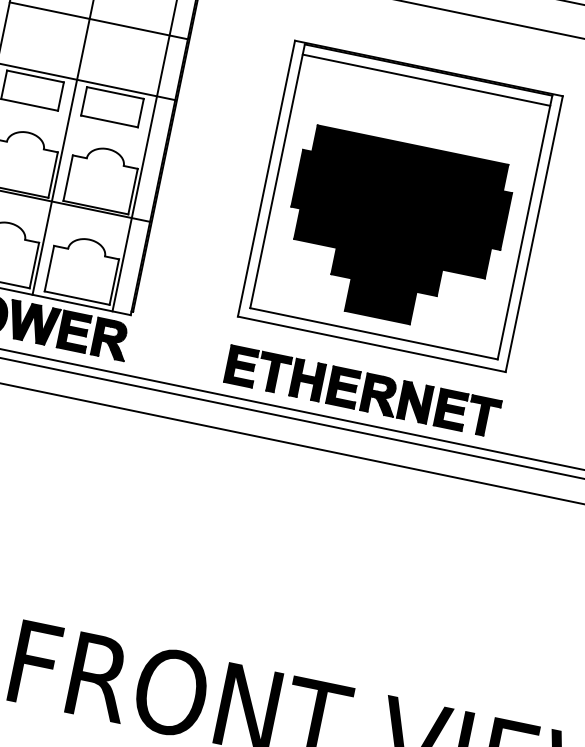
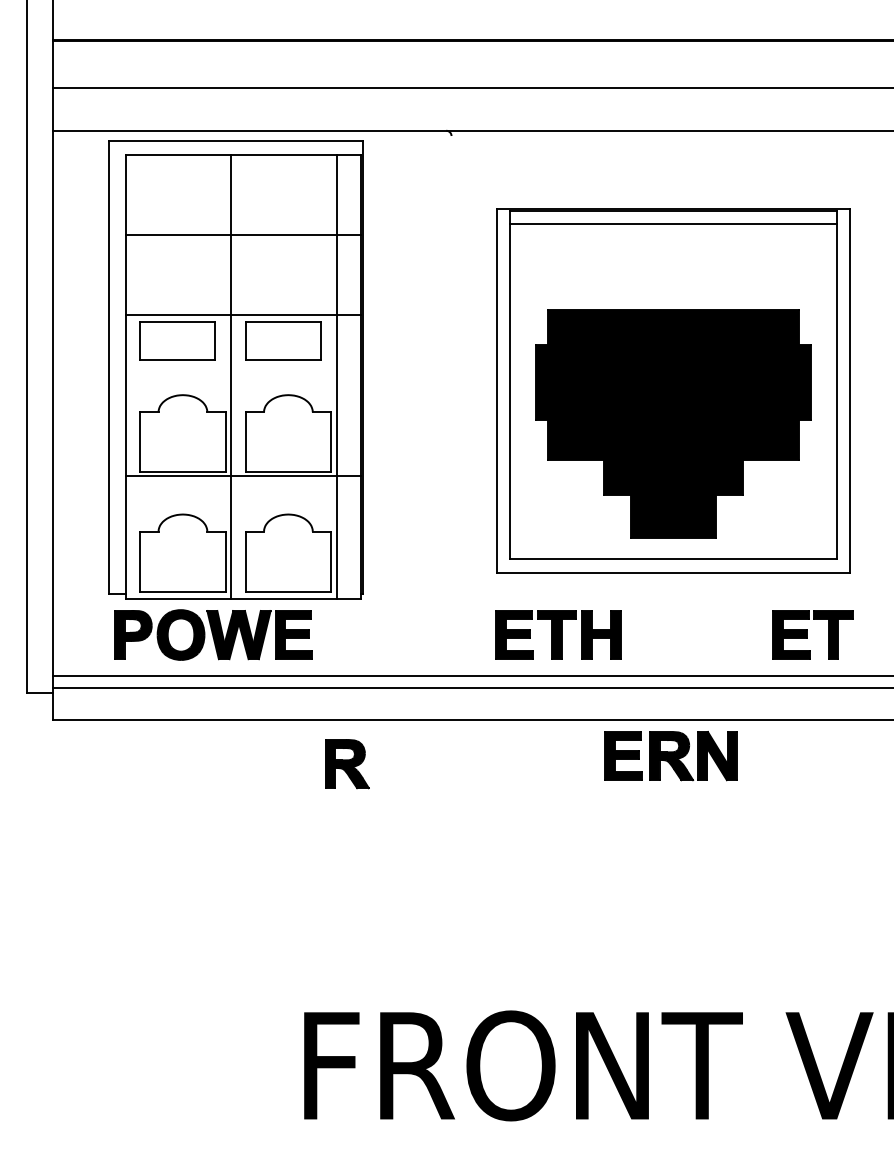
part: (111, 339) -> (347, 764), moved
part: (379, 395) -> (670, 756), moved

